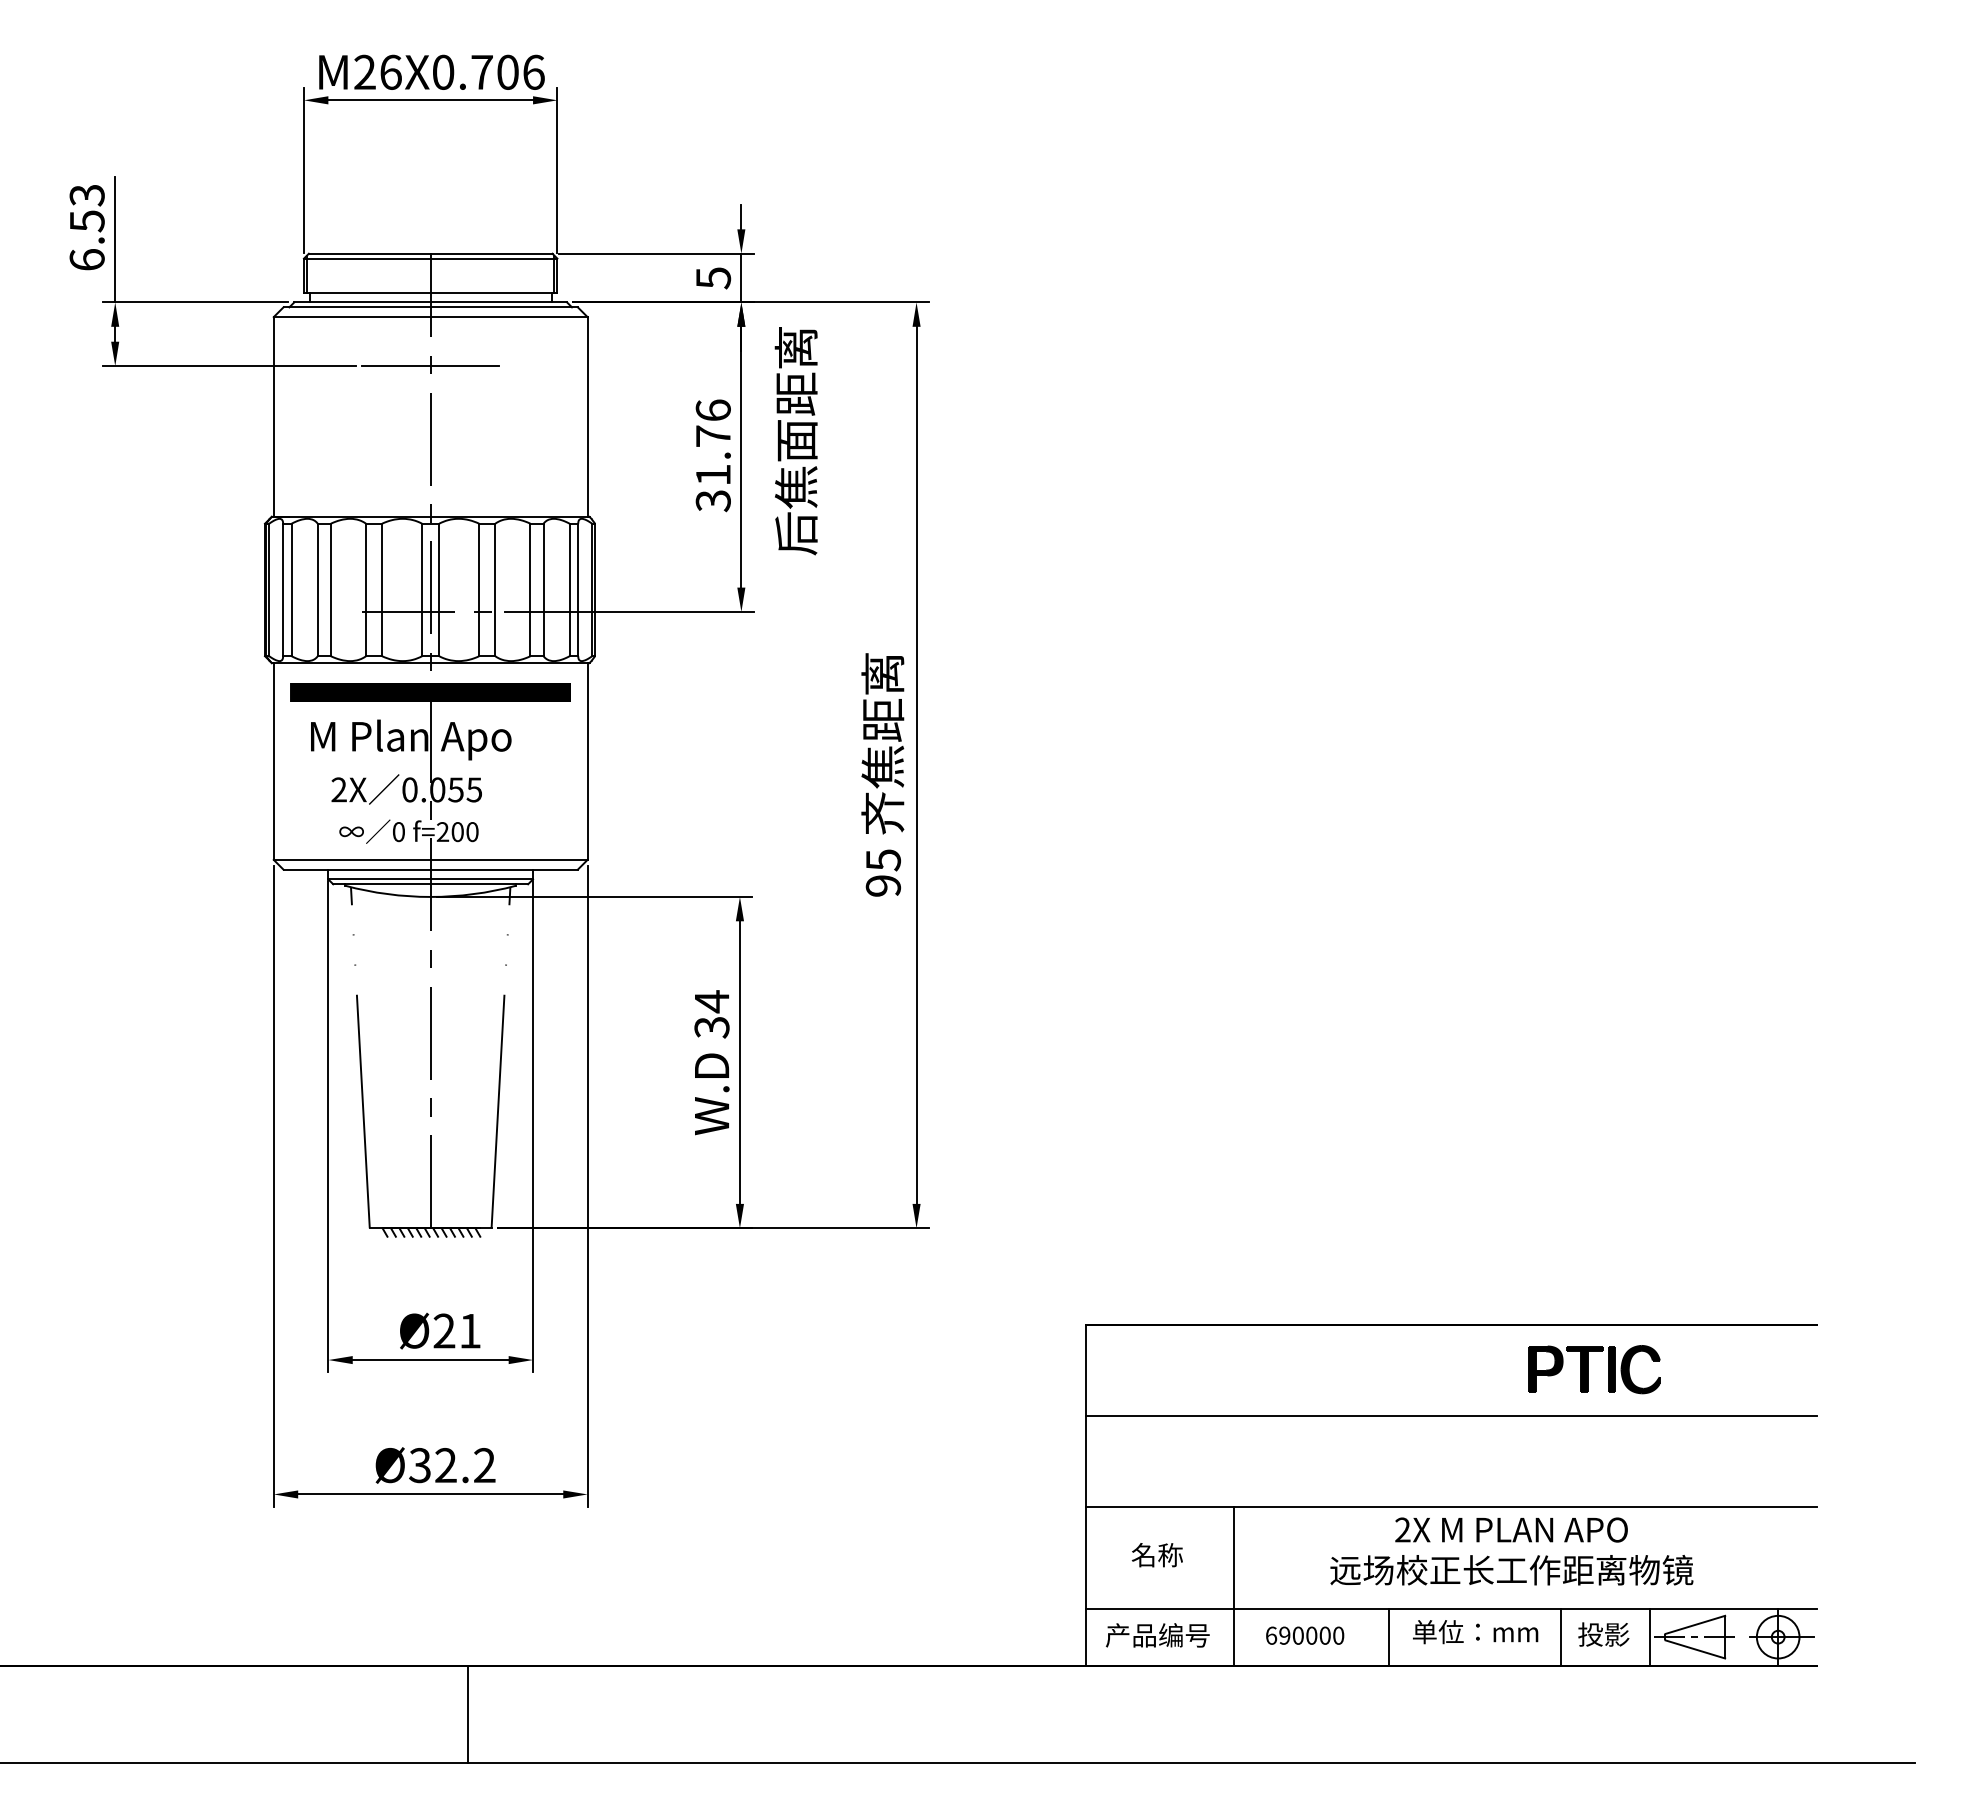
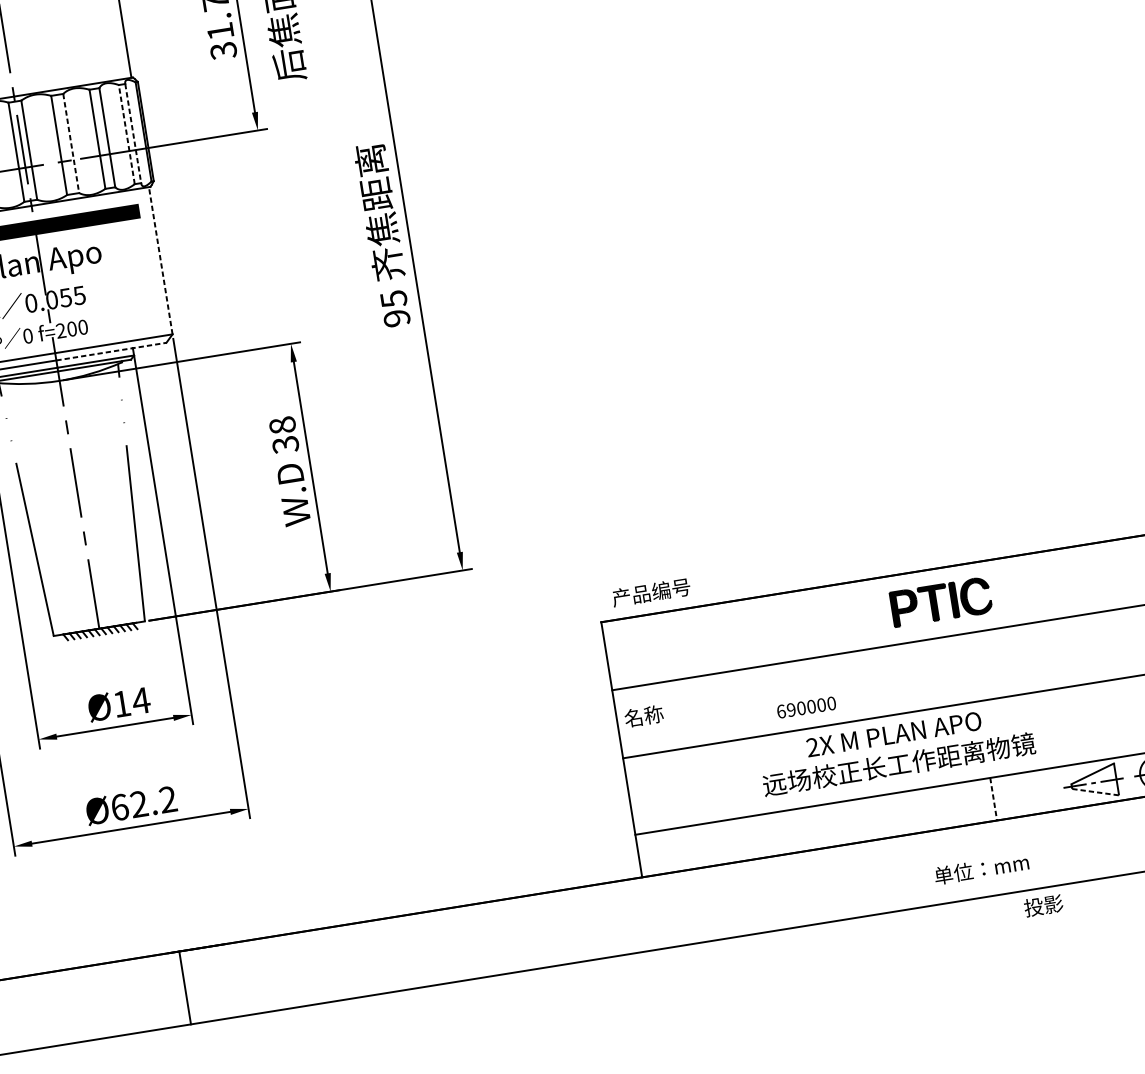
line: (569, 589) -> (126, 134), solid -> dashed
line: (495, 590) -> (71, 143), solid -> dashed
line: (578, 590) -> (133, 133), solid -> dashed
line: (587, 760) -> (160, 260), solid -> dashed
line: (504, 869) -> (111, 351), solid -> dashed
text: (711, 1001) -> (282, 425), 34 -> 38
text: (457, 1330) -> (131, 701), Ø21 -> Ø14
part: (1594, 1369) -> (941, 602), moved
text: (420, 1465) -> (120, 807), Ø32.2 -> Ø62.2
text: (1511, 1551) -> (896, 750), moved
text: (1156, 1555) -> (643, 716), moved
line: (1233, 1585) -> (742, 799), removed
text: (1475, 1632) -> (981, 869), moved
text: (1603, 1634) -> (1043, 905), moved
text: (1157, 1635) -> (651, 592), moved
text: (1305, 1635) -> (806, 707), moved
line: (1389, 1636) -> (865, 819), removed
line: (1649, 1636) -> (1059, 788), removed
line: (1560, 1637) -> (993, 799), solid -> dashed
line: (1695, 1649) -> (1095, 792), solid -> dashed

